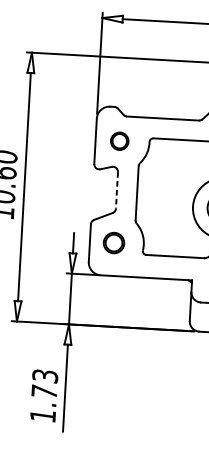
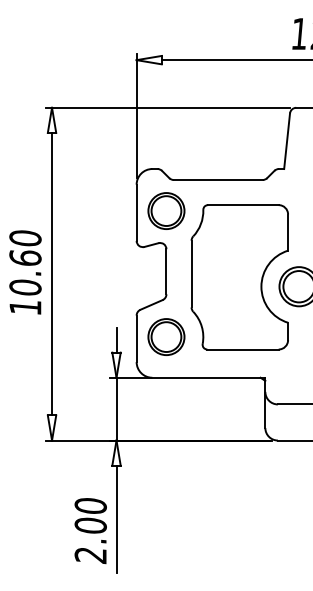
part: (119, 140) -> (166, 210), size x1.67
line: (117, 190) -> (166, 271), dashed -> solid
part: (114, 242) -> (166, 336), size x1.43
text: (43, 396) -> (90, 531), 1.73 -> 2.00

